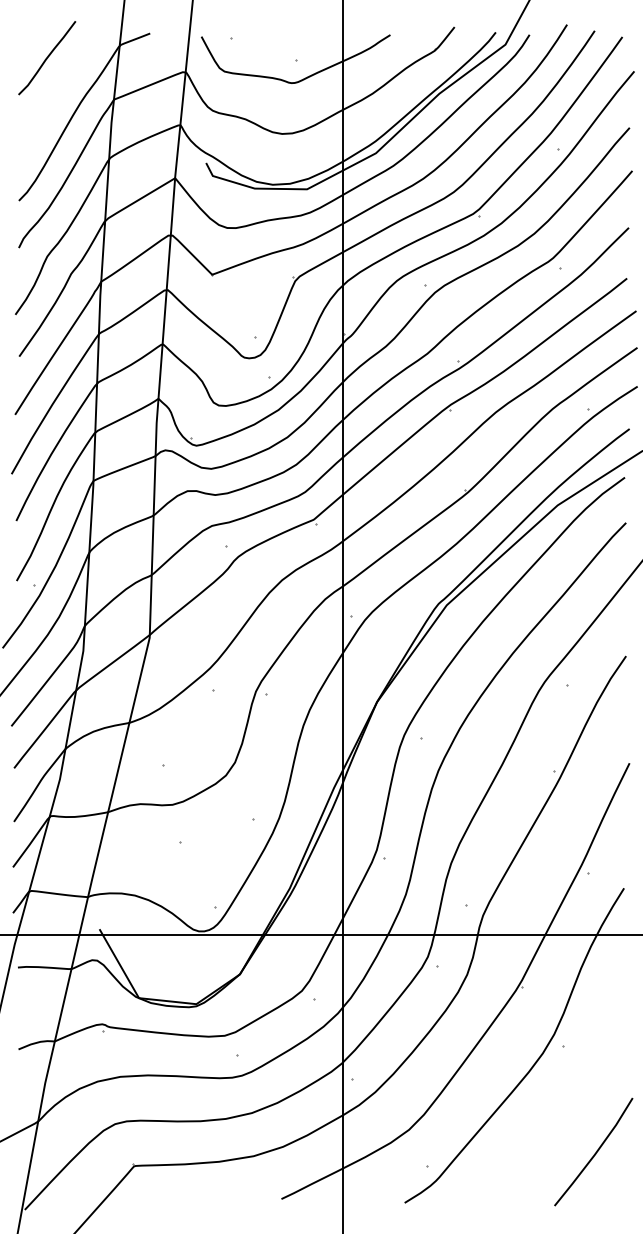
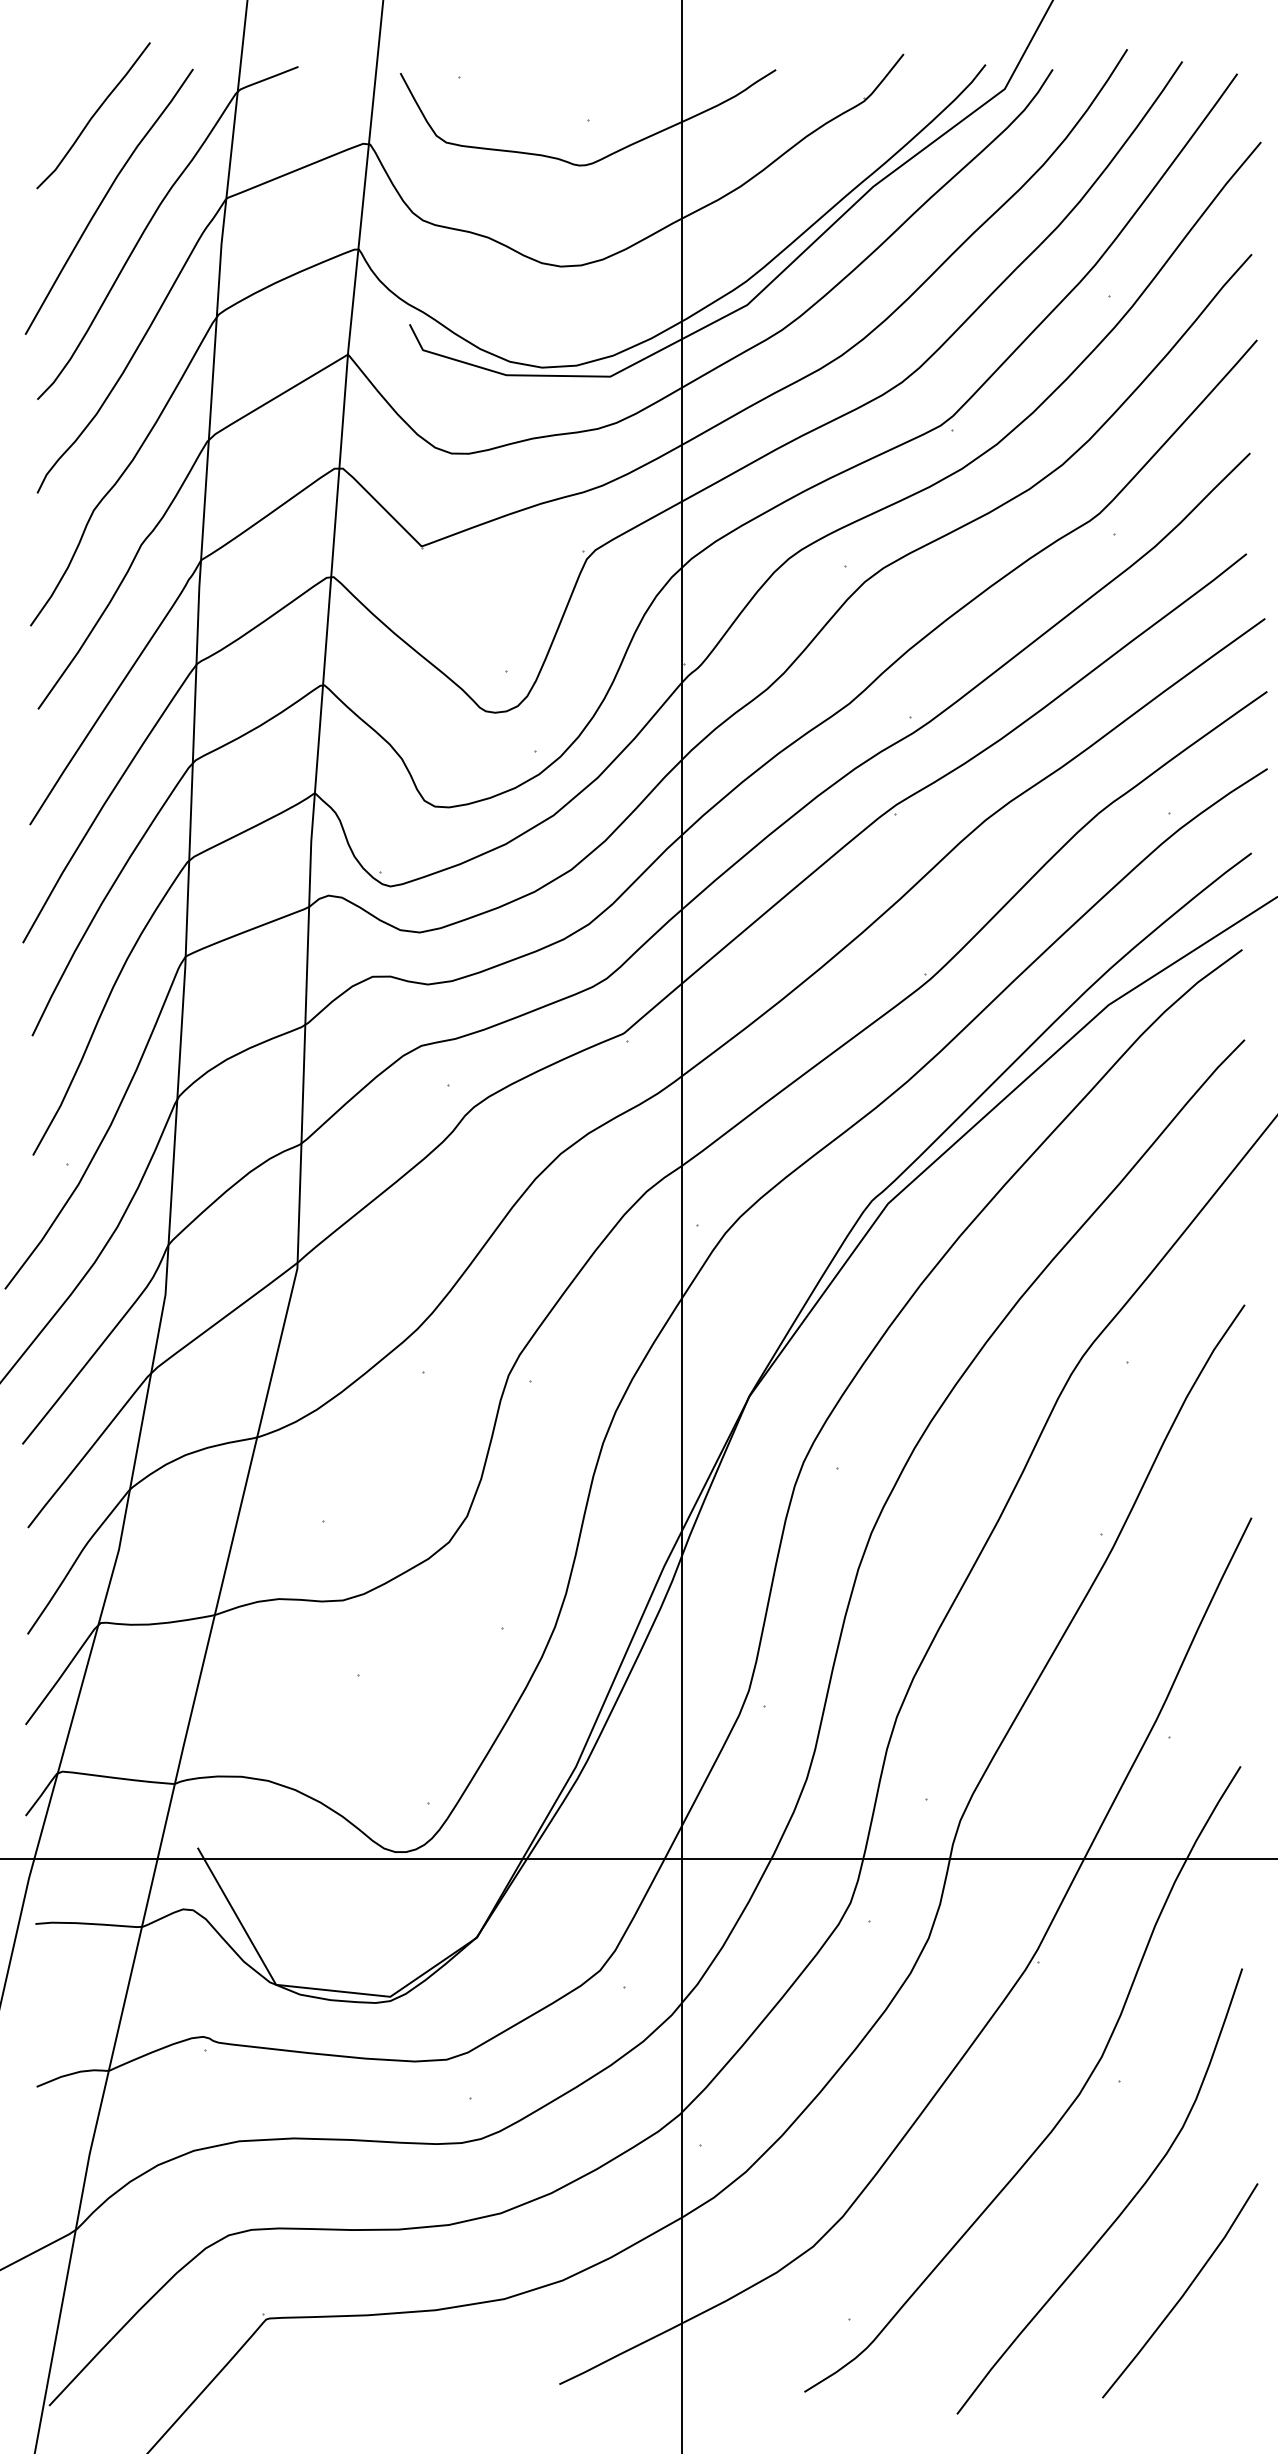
curve: (52, 101) -> (104, 202), added
curve: (564, 1110) -> (1122, 2208), added

